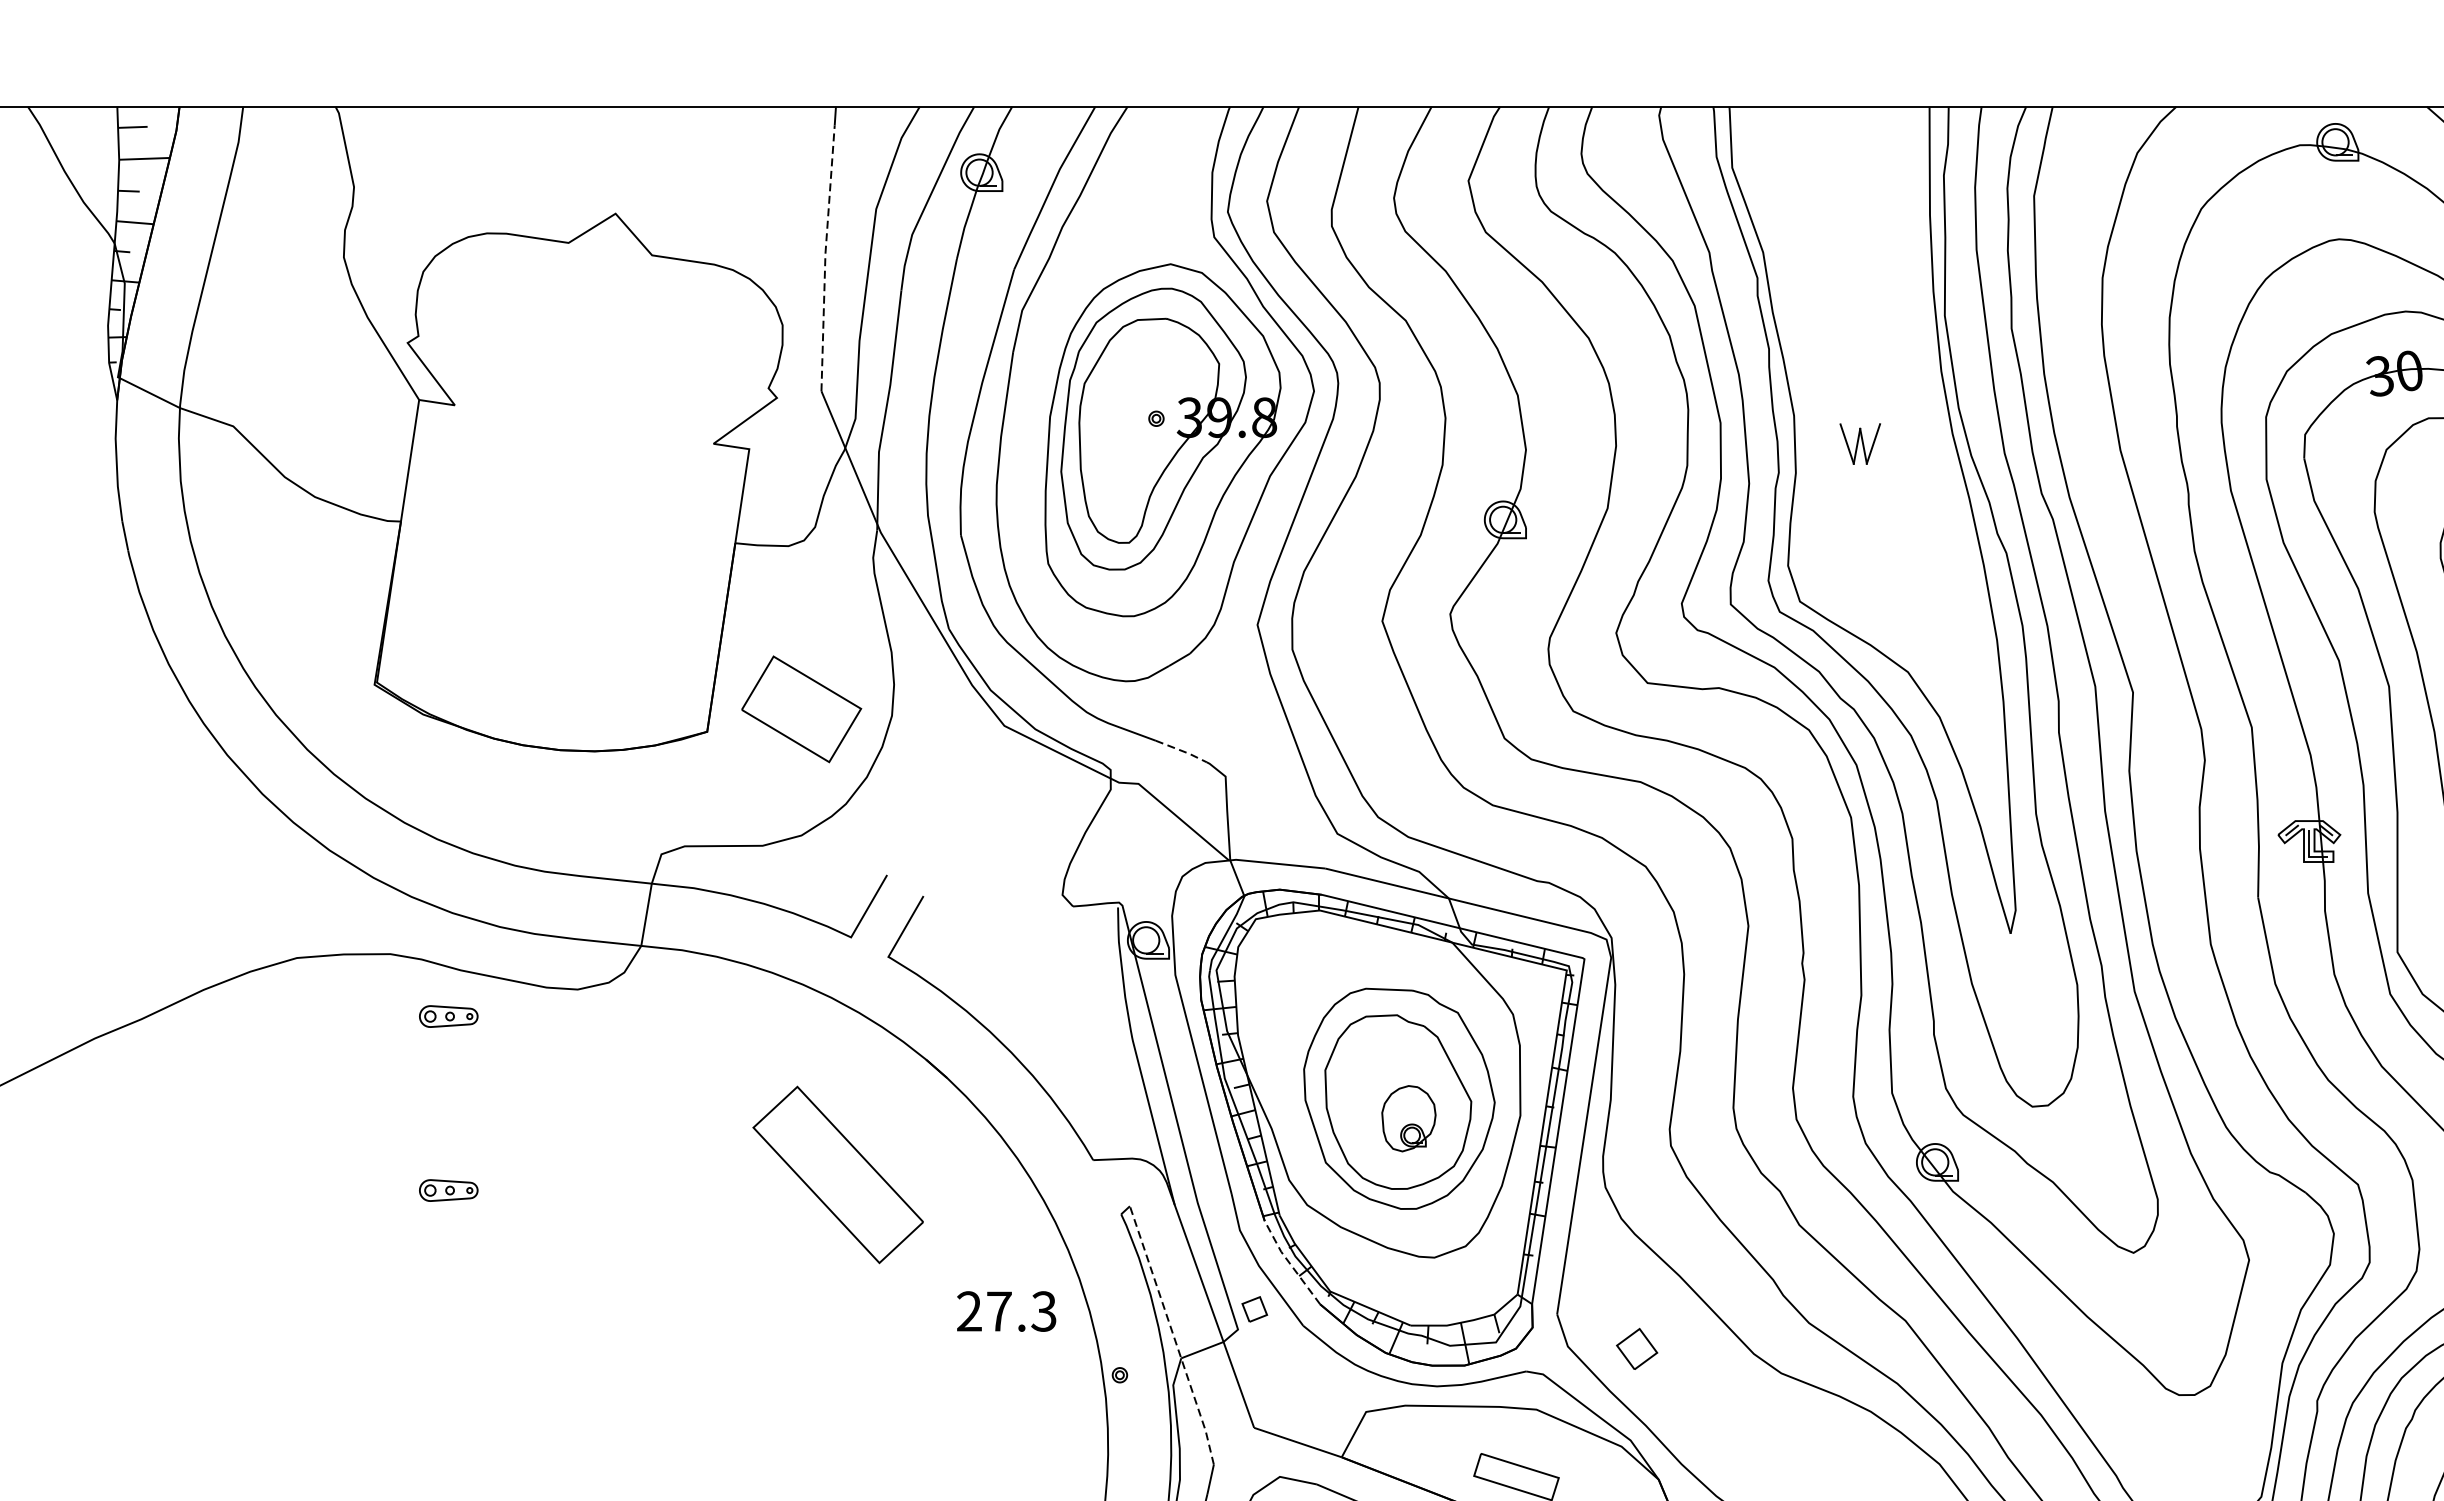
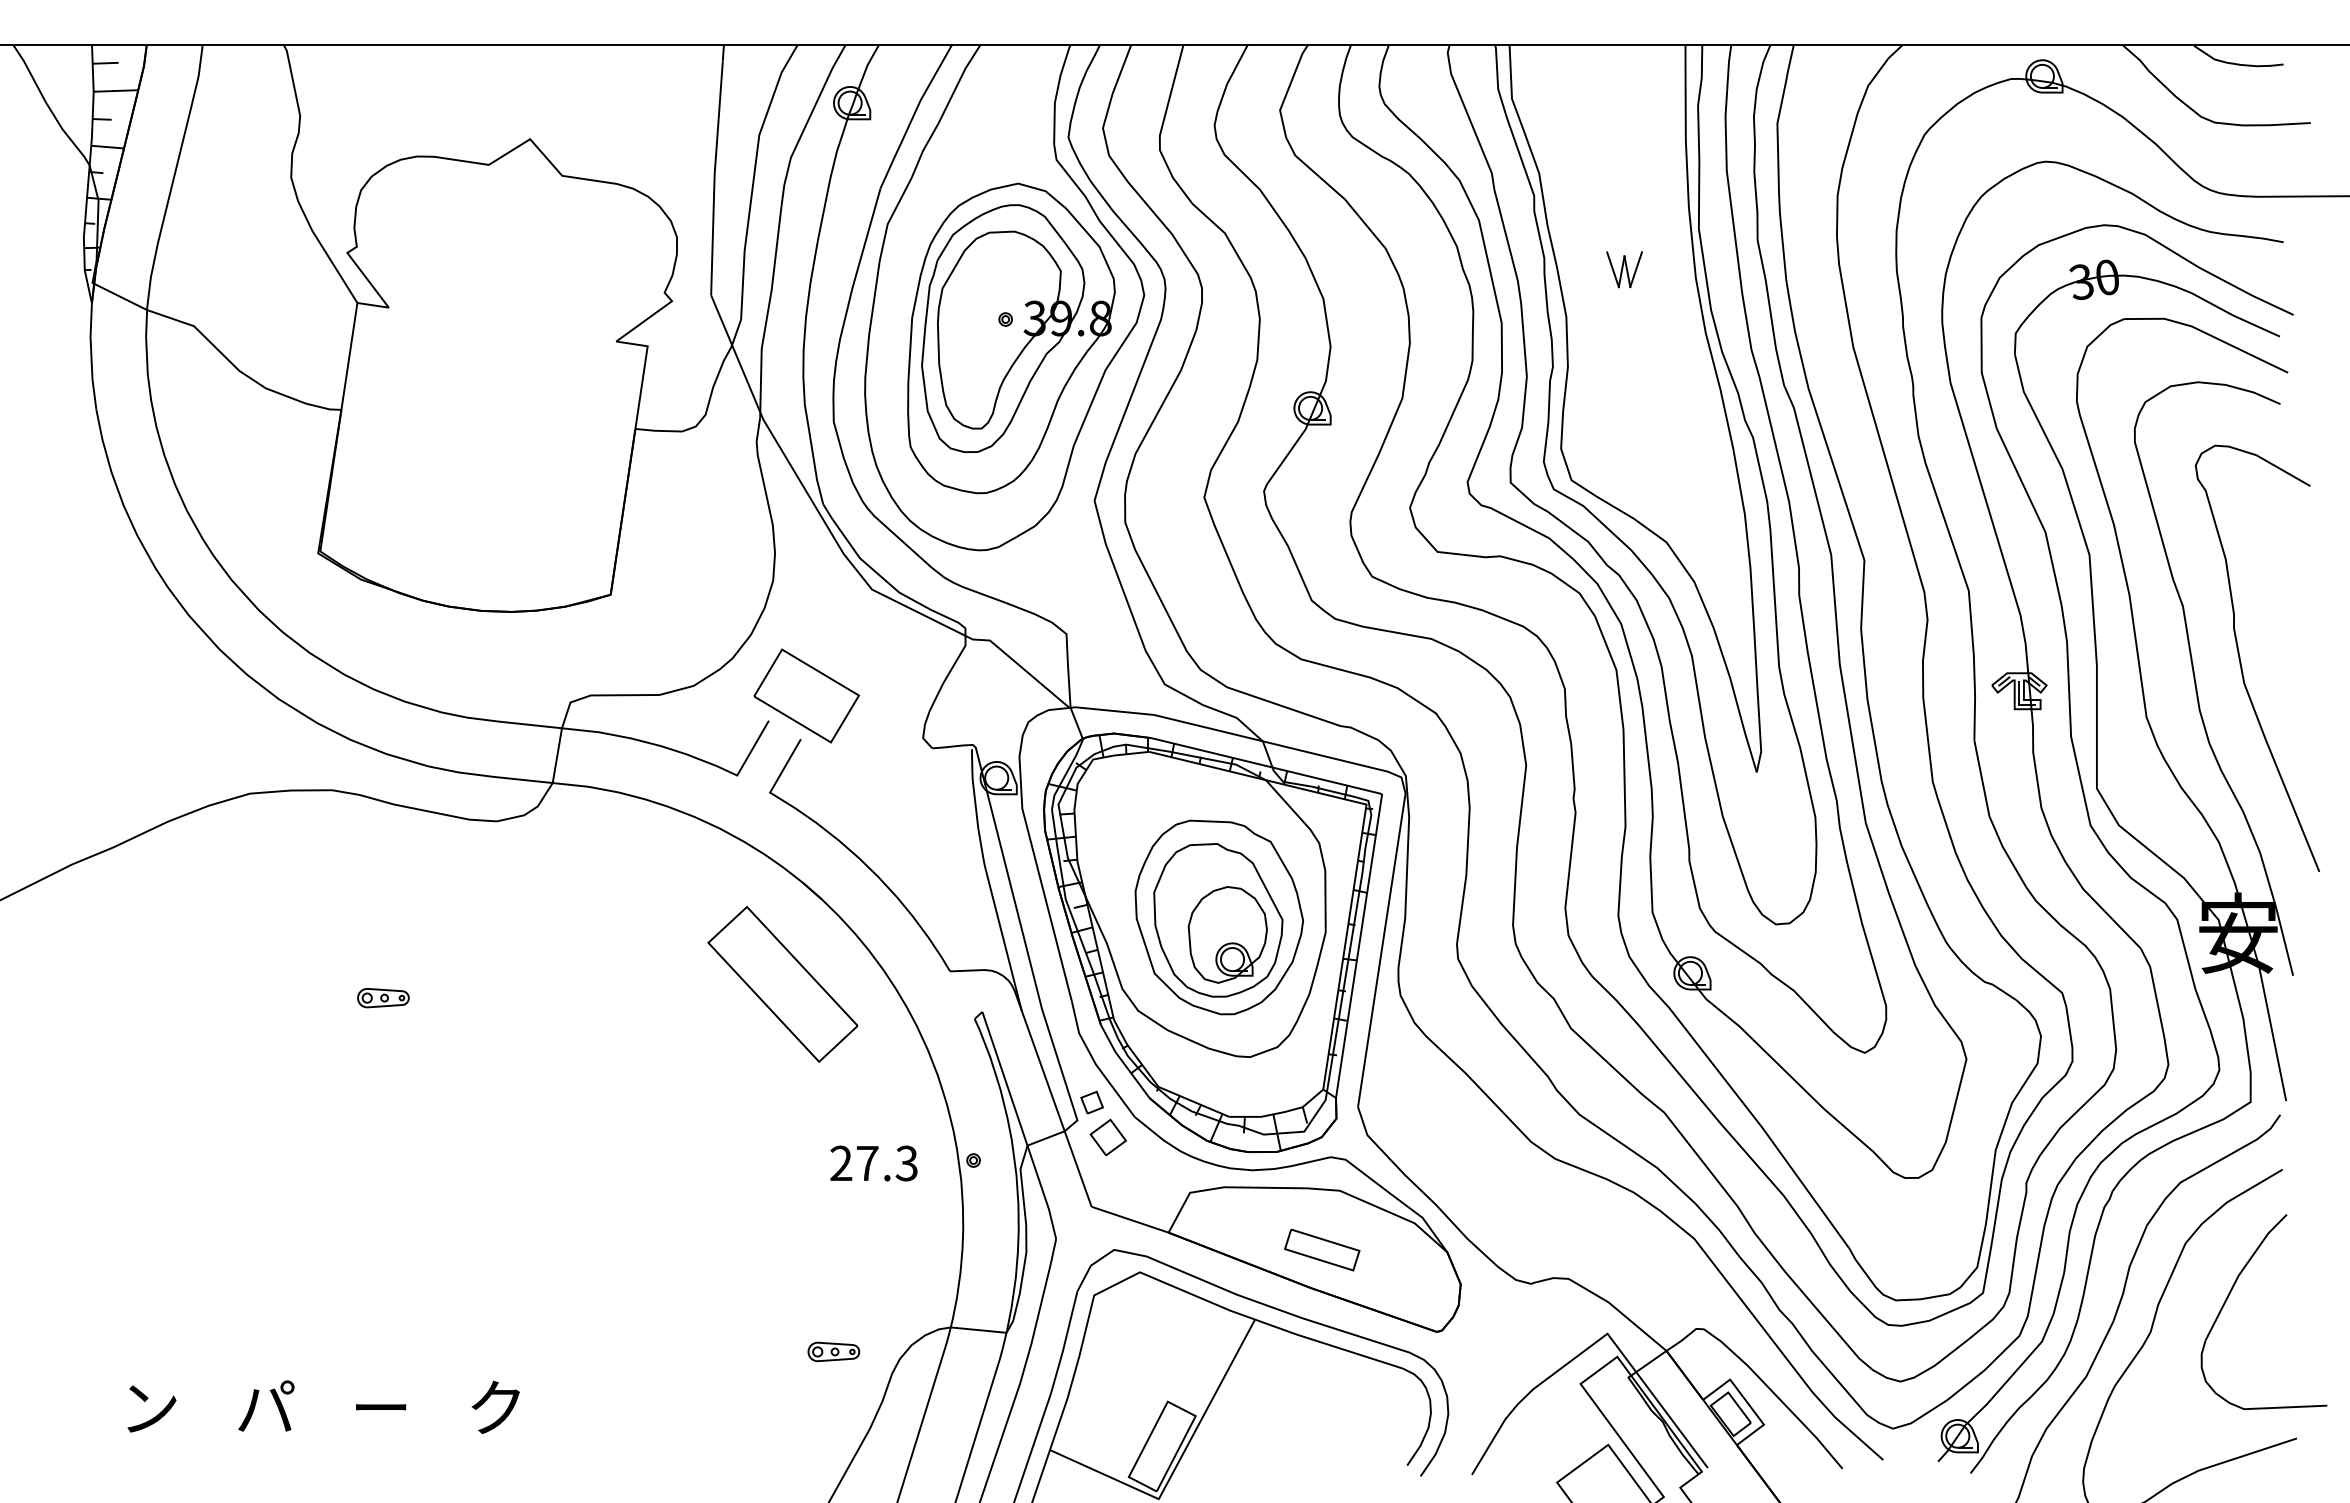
line: (825, 257) -> (714, 177), dashed -> solid
part: (1860, 443) -> (1624, 269), moved
part: (801, 708) -> (806, 695), moved
line: (1182, 750) -> (1028, 611), dashed -> solid
part: (448, 1016) -> (383, 845), removed
part: (1408, 1118) -> (1227, 934), size x1.67
part: (837, 1175) -> (782, 984), moved
line: (1290, 1263) -> (1123, 1062), dashed -> solid
text: (1006, 1311) -> (873, 1163), moved
line: (1173, 1335) -> (1020, 1125), dashed -> solid
part: (1636, 1347) -> (1107, 1136), moved

